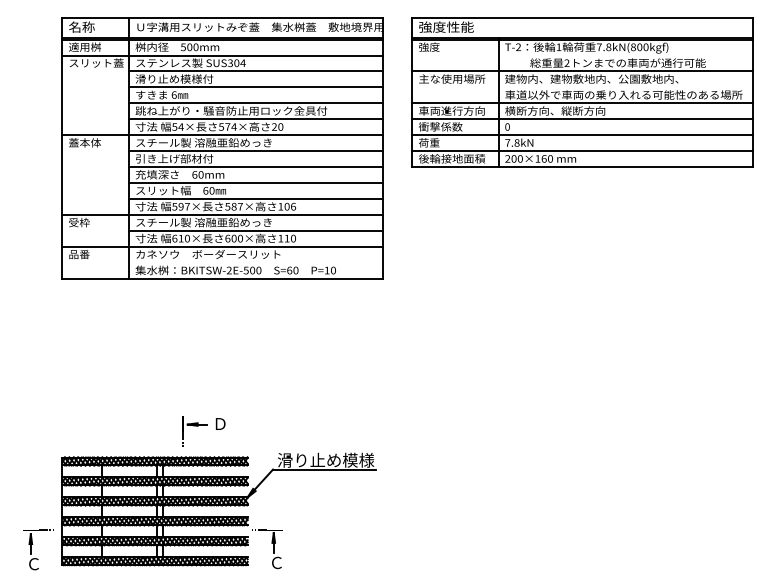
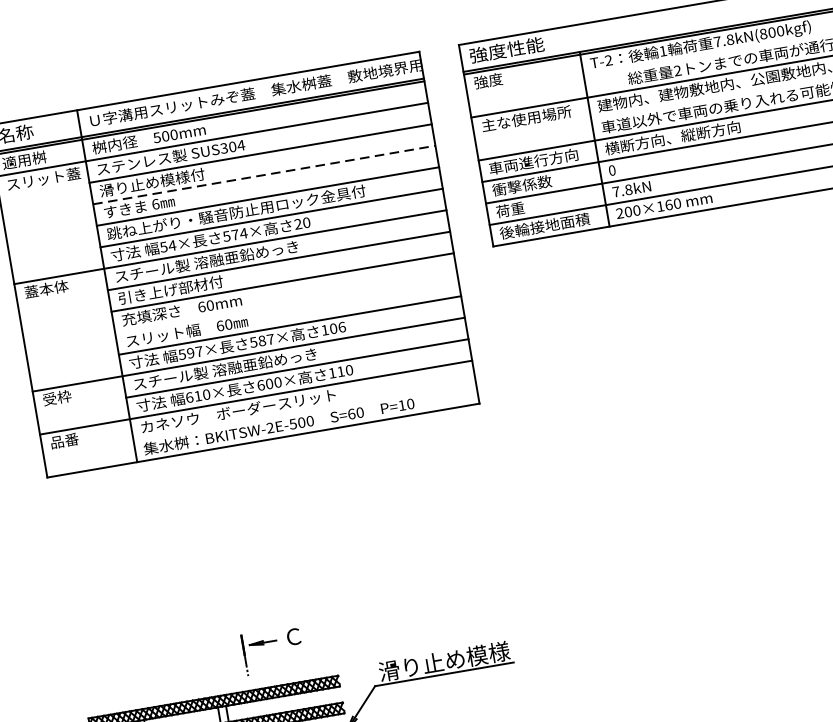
line: (256, 87) -> (264, 175), solid -> dashed
line: (256, 183) -> (286, 304), removed
text: (220, 423) -> (293, 636), Ｄ -> Ｃ

